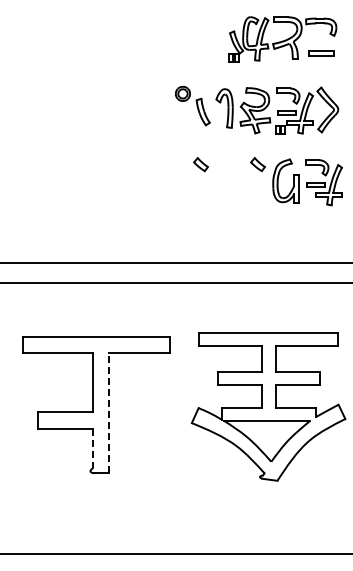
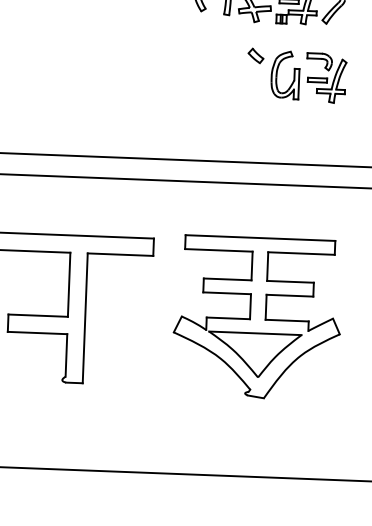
part: (200, 164) -> (193, 53), removed
line: (109, 412) -> (85, 317), dashed -> solid
line: (93, 448) -> (66, 355), dashed -> solid

